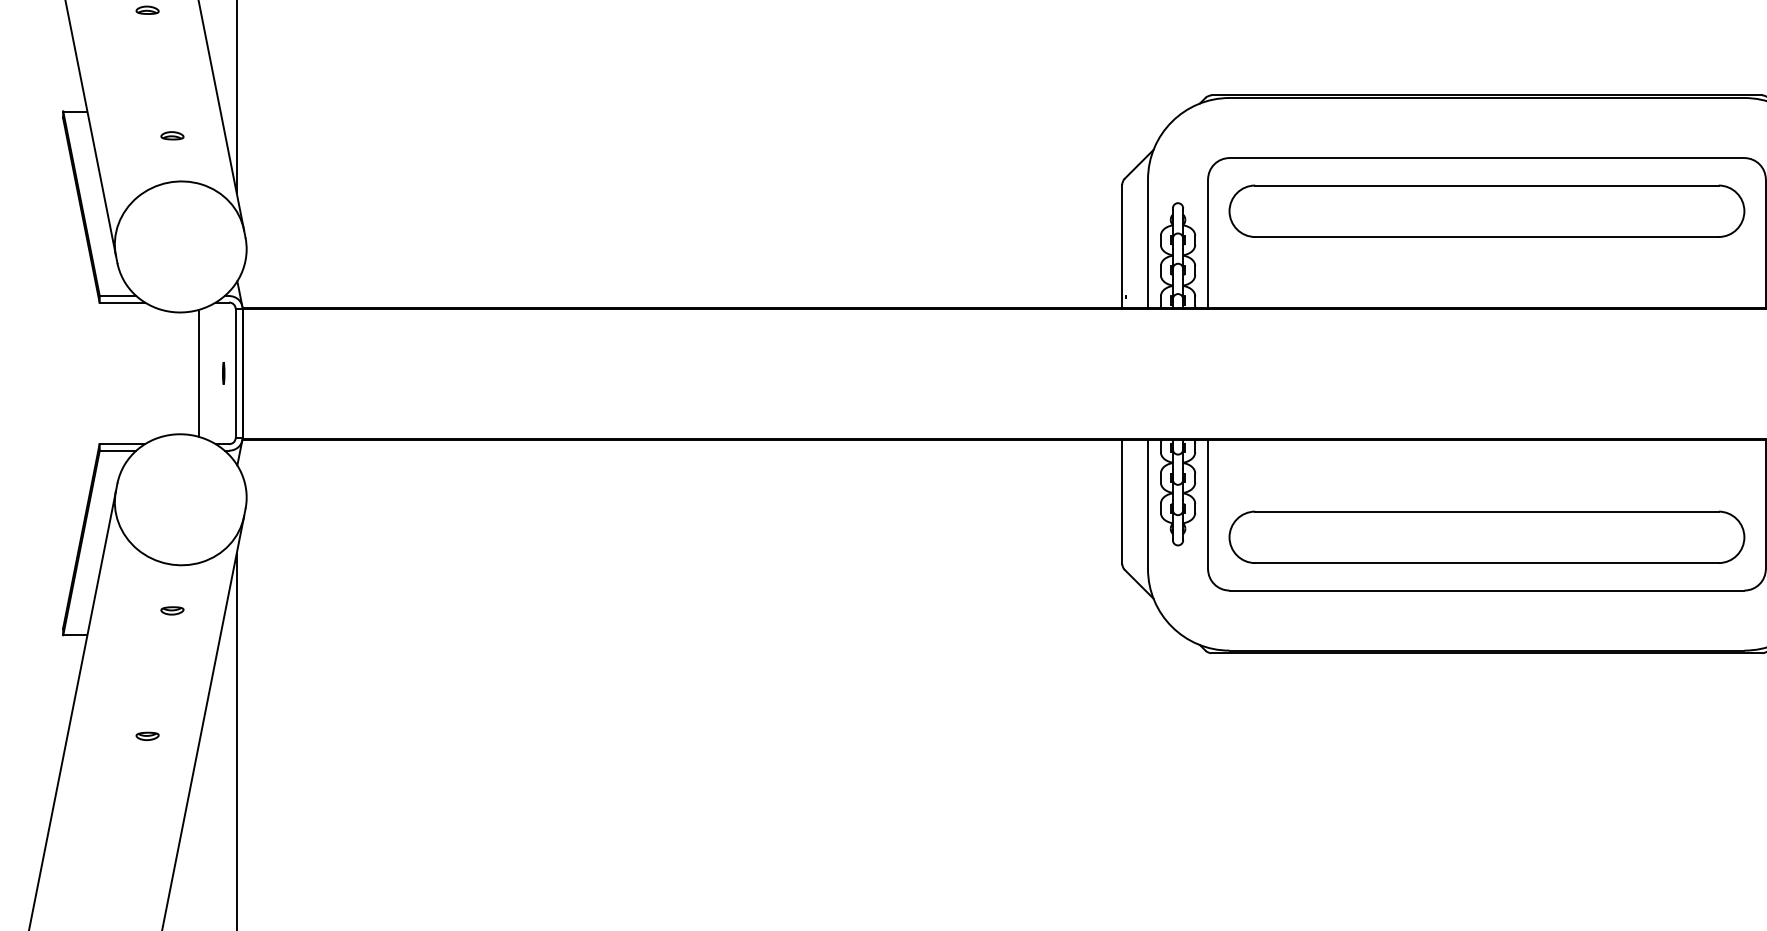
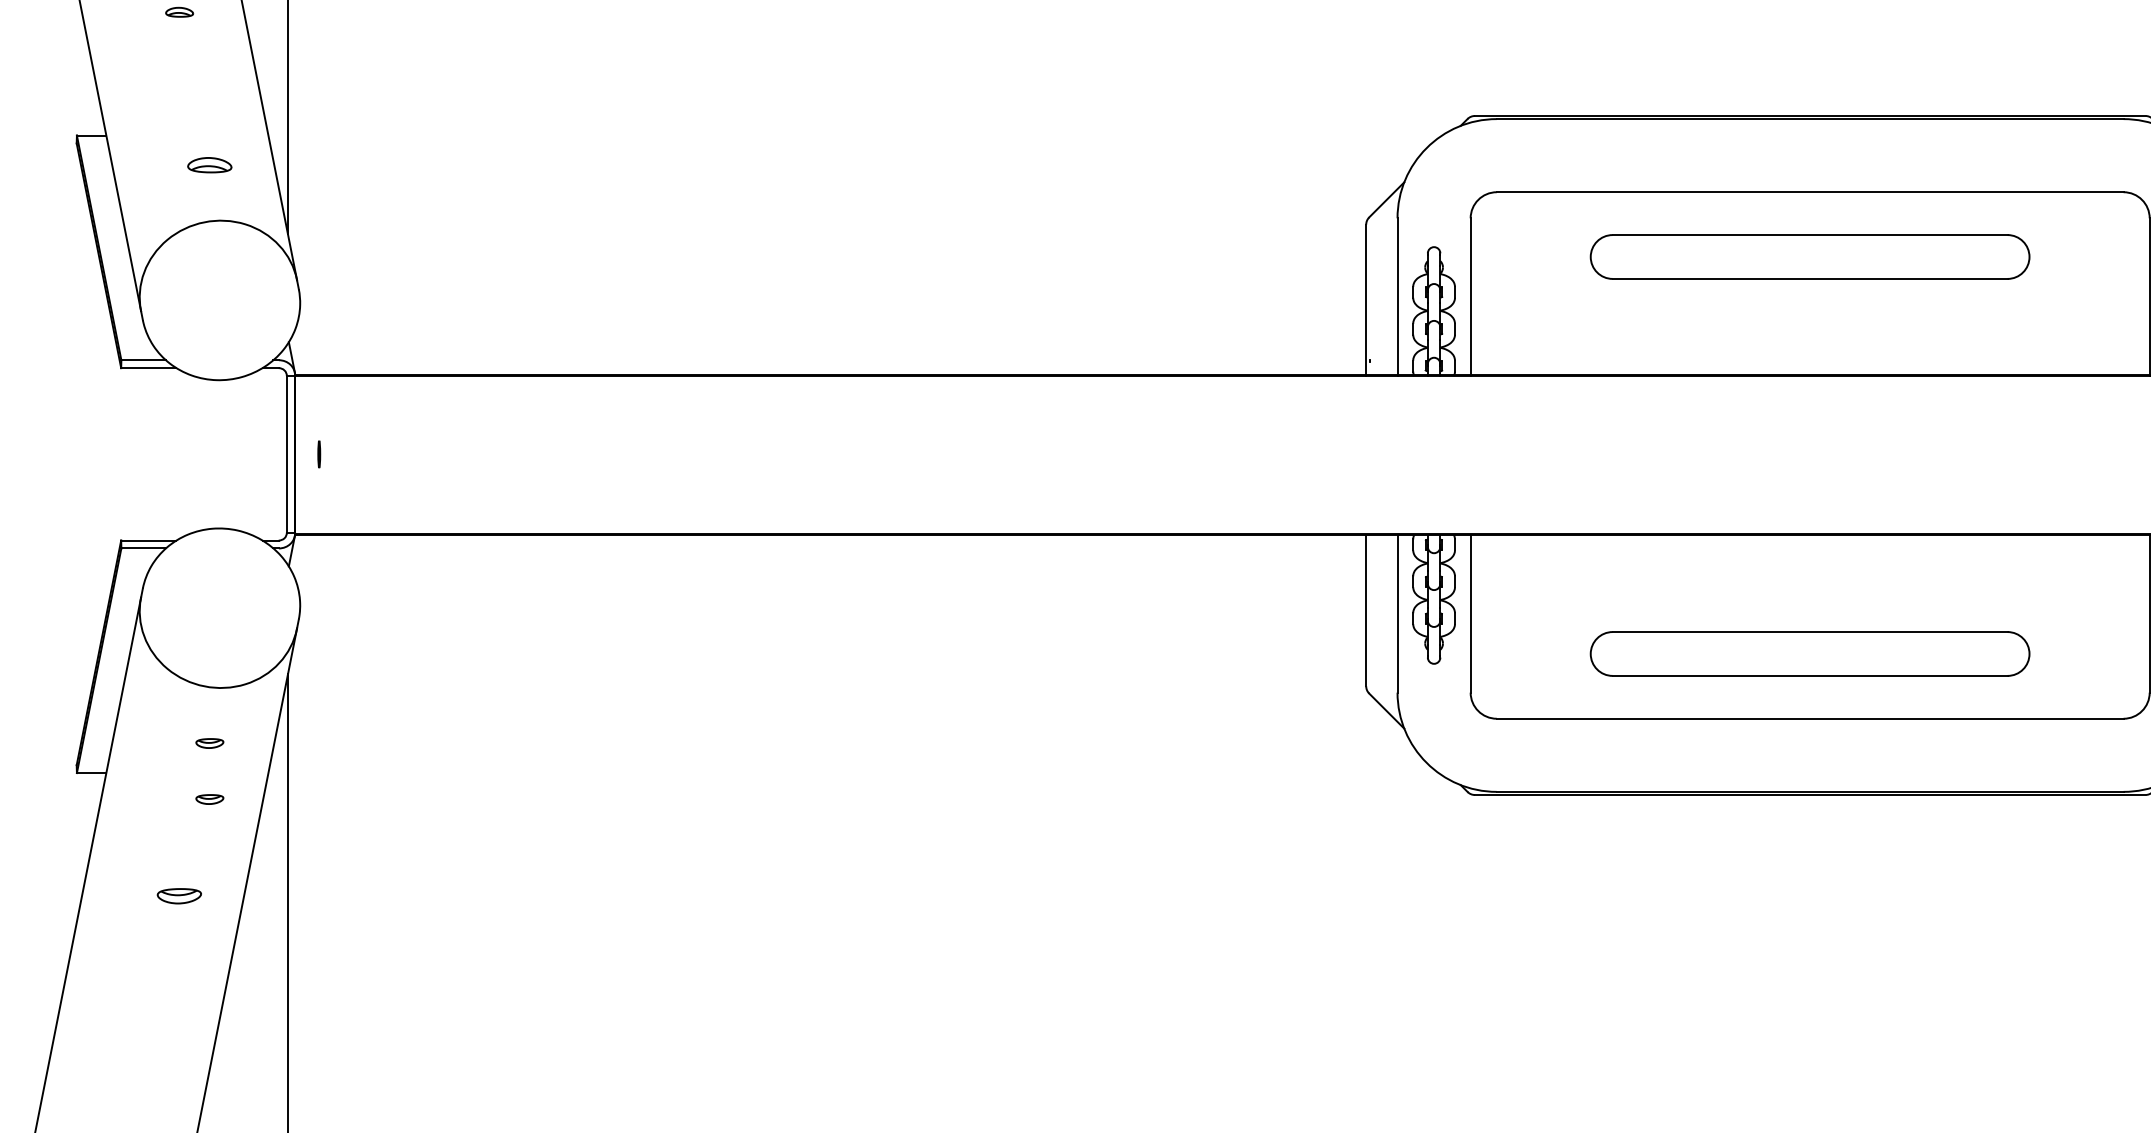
part: (172, 135) -> (209, 164), size x1.6
part: (1486, 210) -> (1809, 256), size x0.7
line: (199, 372) -> (242, 453), removed
line: (223, 373) -> (319, 454), moved
part: (1486, 536) -> (1809, 653), size x0.7
part: (172, 656) -> (209, 799), added
part: (147, 736) -> (179, 896), size x1.6

